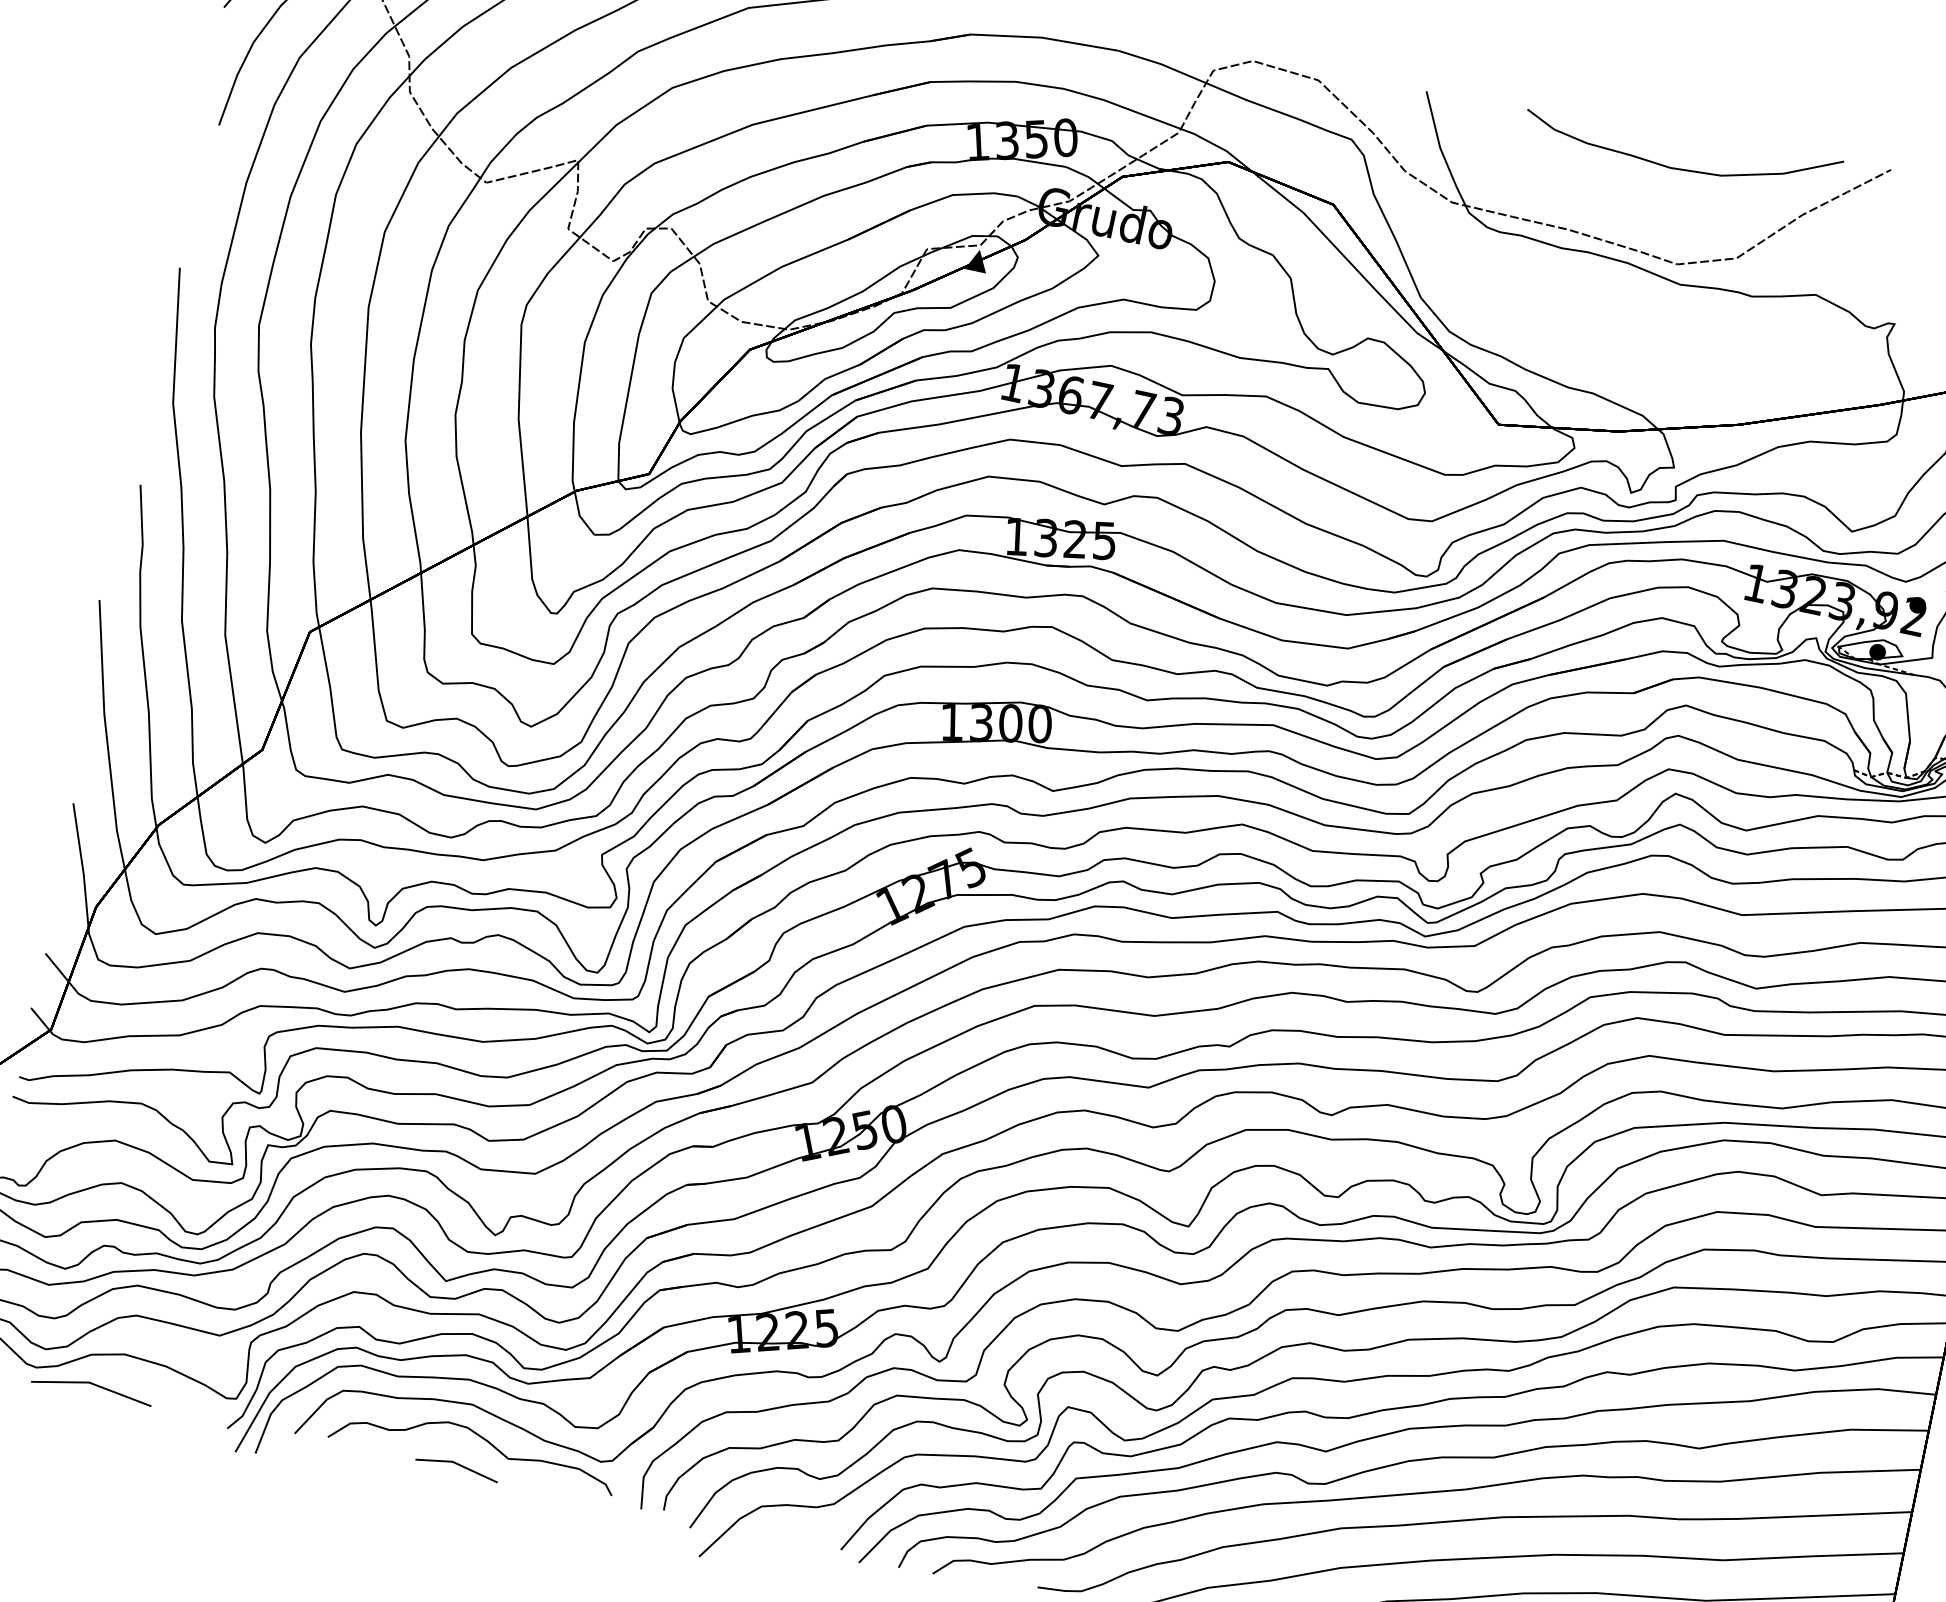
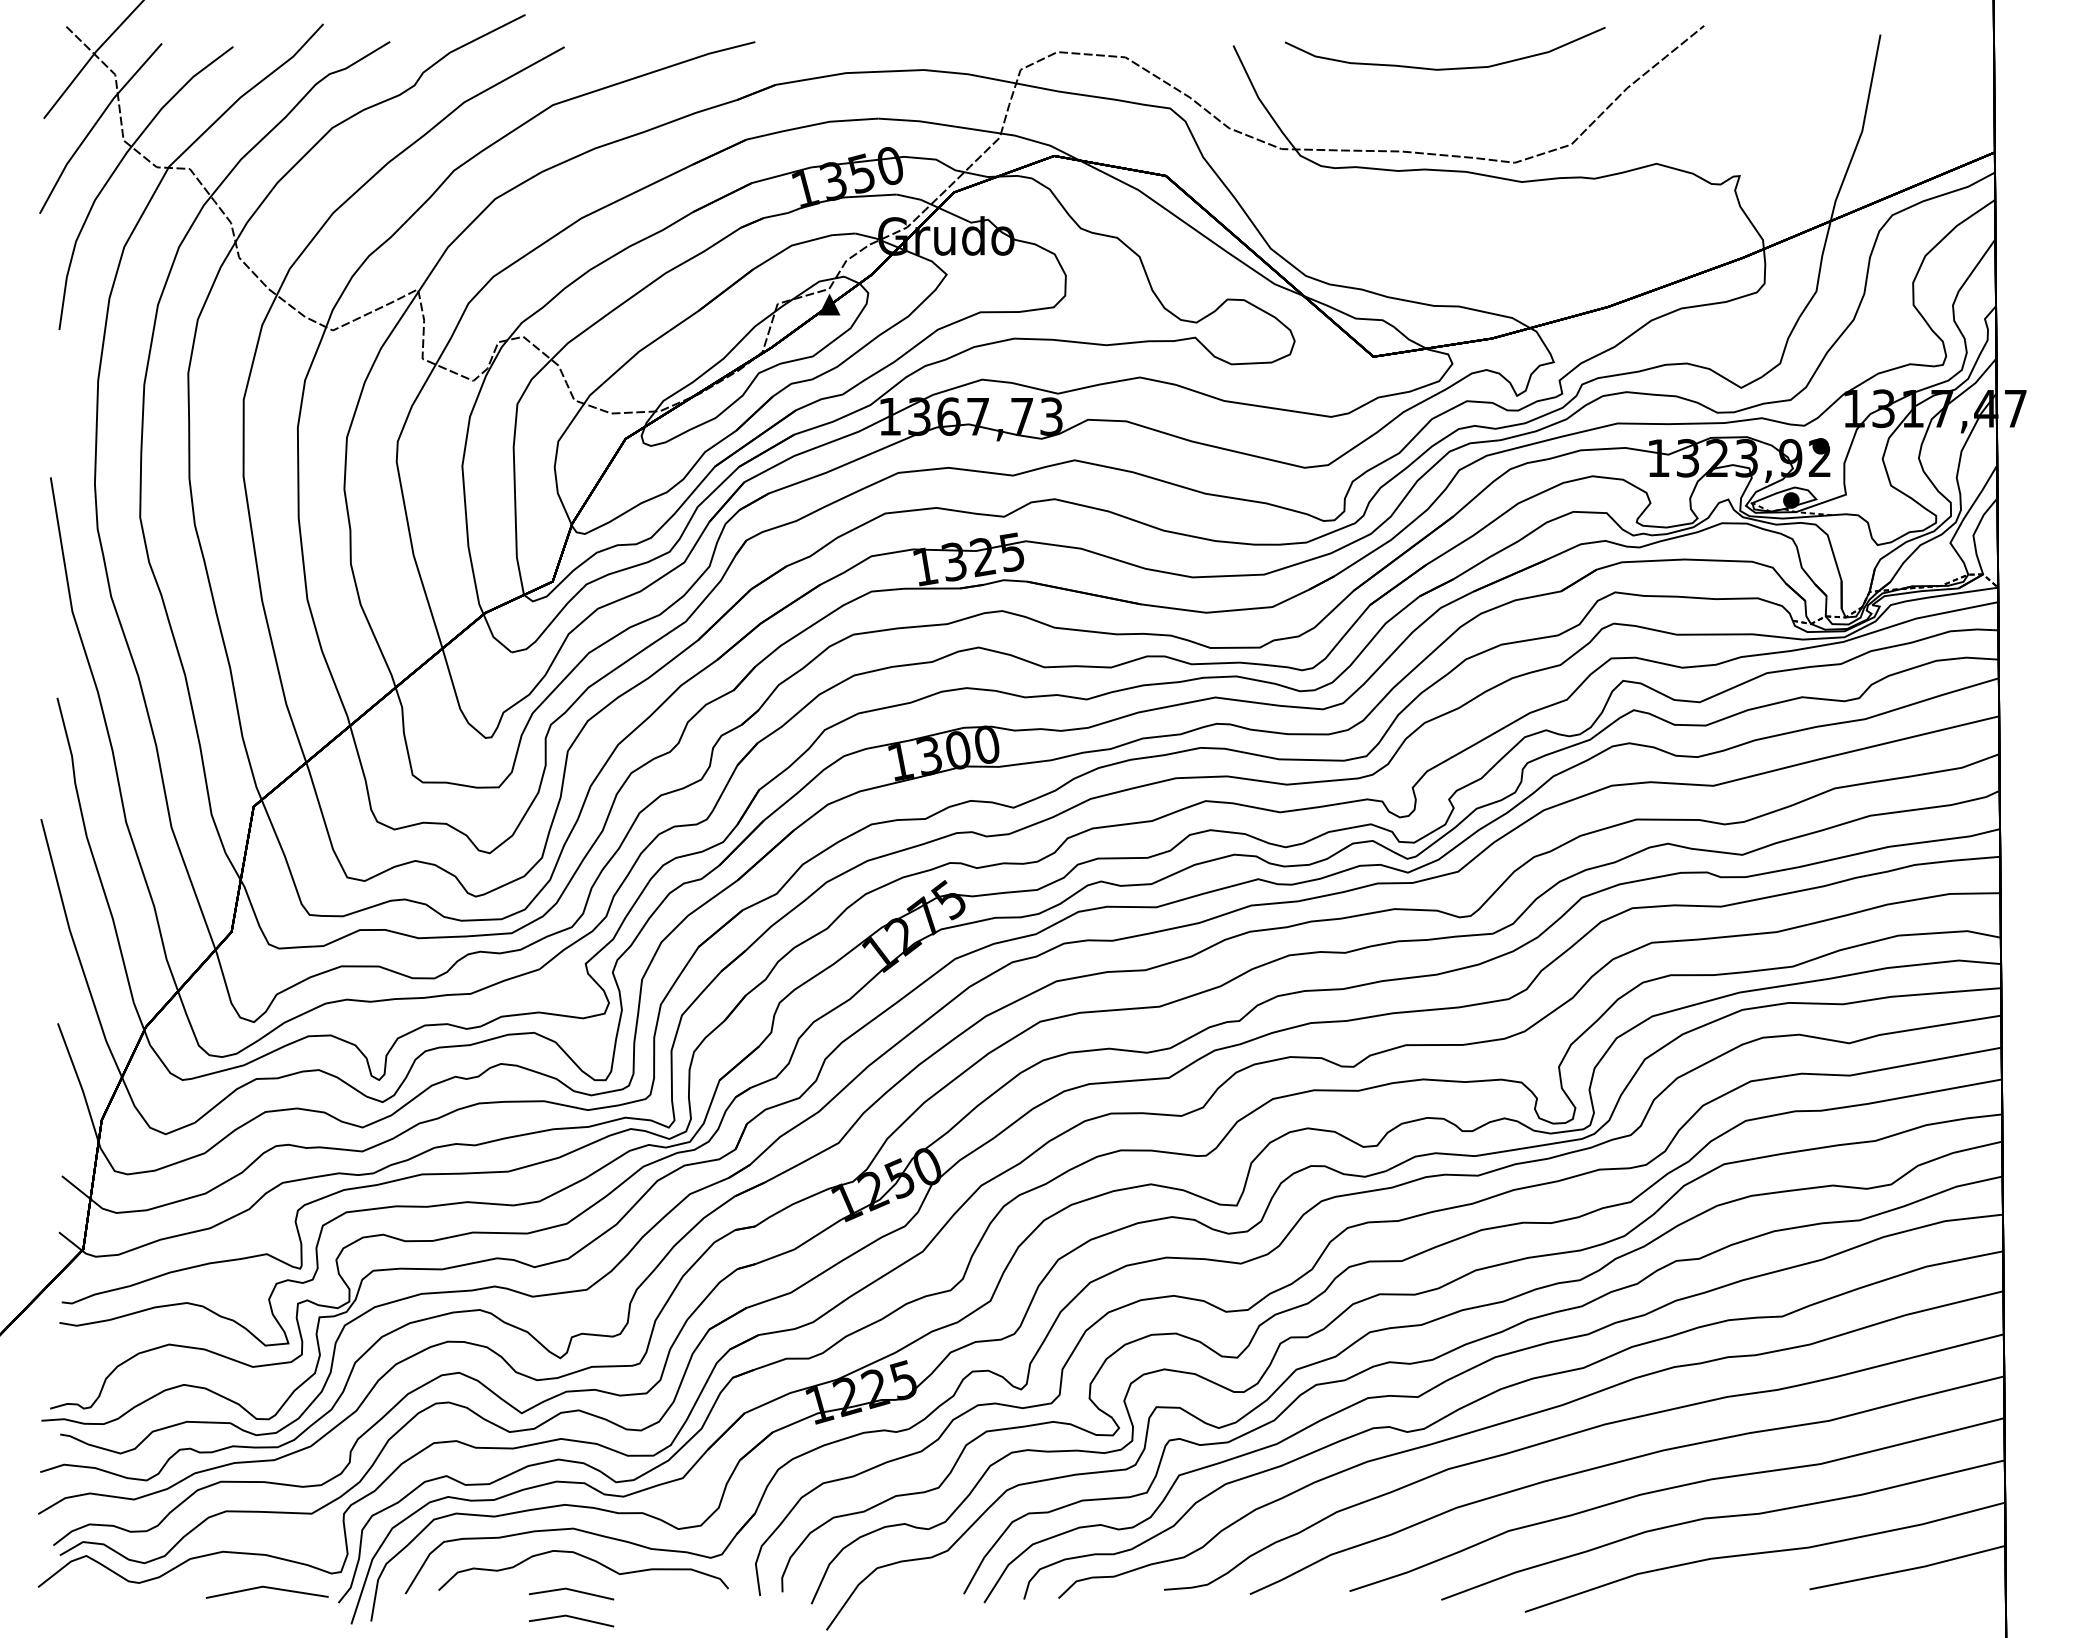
curve: (1678, 168) -> (1444, 68), moved
line: (92, 1385) -> (266, 1588), moved
line: (452, 1492) -> (572, 1618), added

